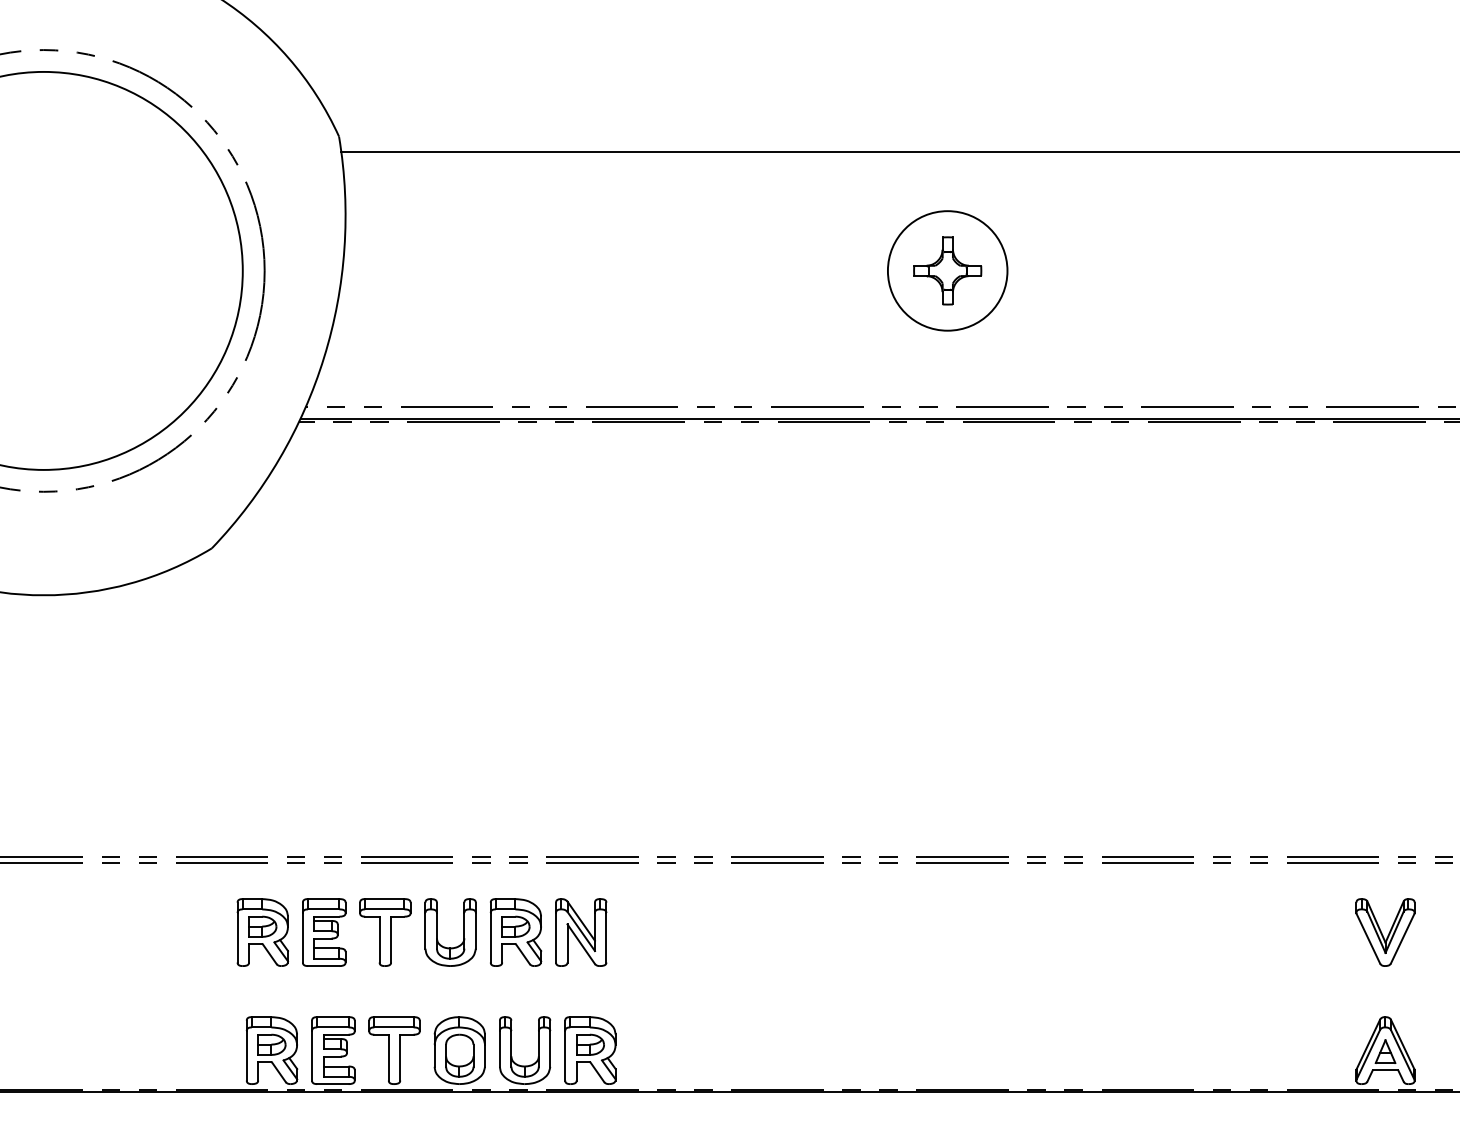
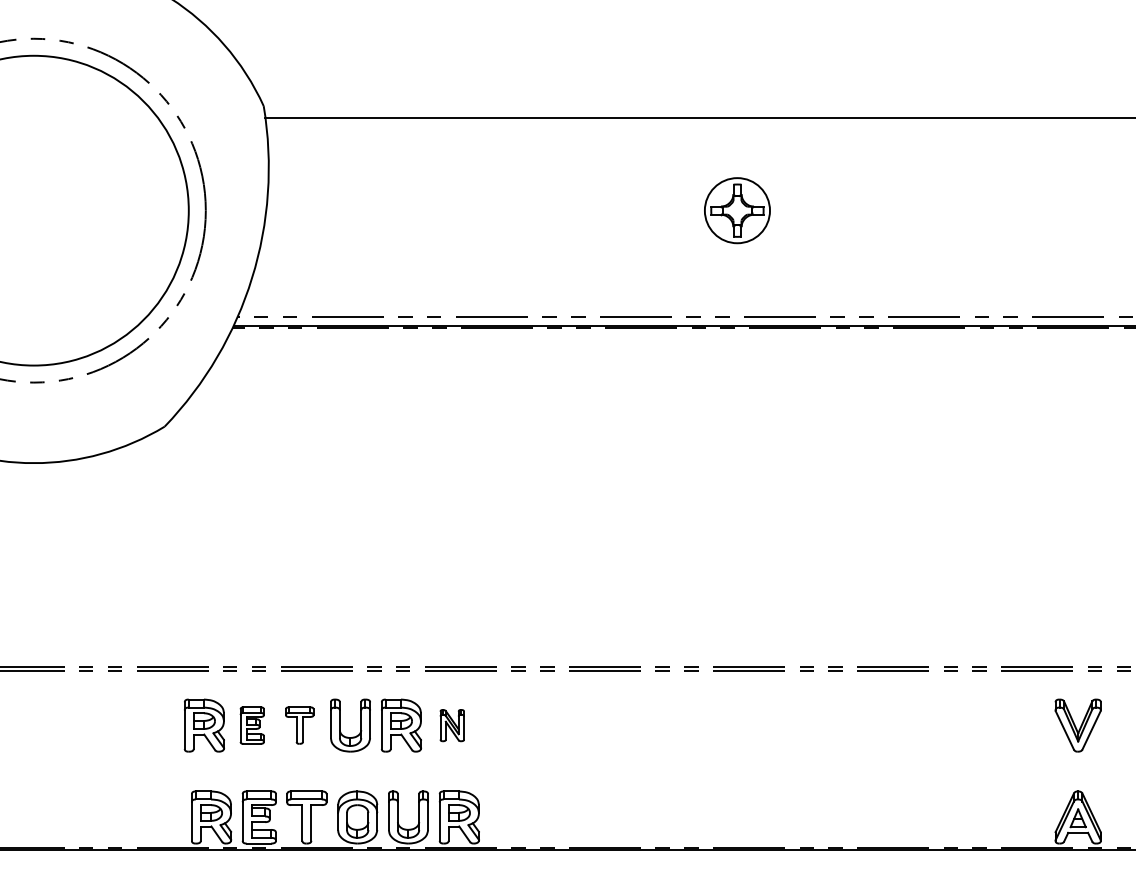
circle: (947, 270) -> (737, 210), size x0.7
part: (324, 932) -> (252, 725), size x0.7
part: (385, 932) -> (299, 725), size x0.7
part: (581, 932) -> (452, 725), size x0.6

